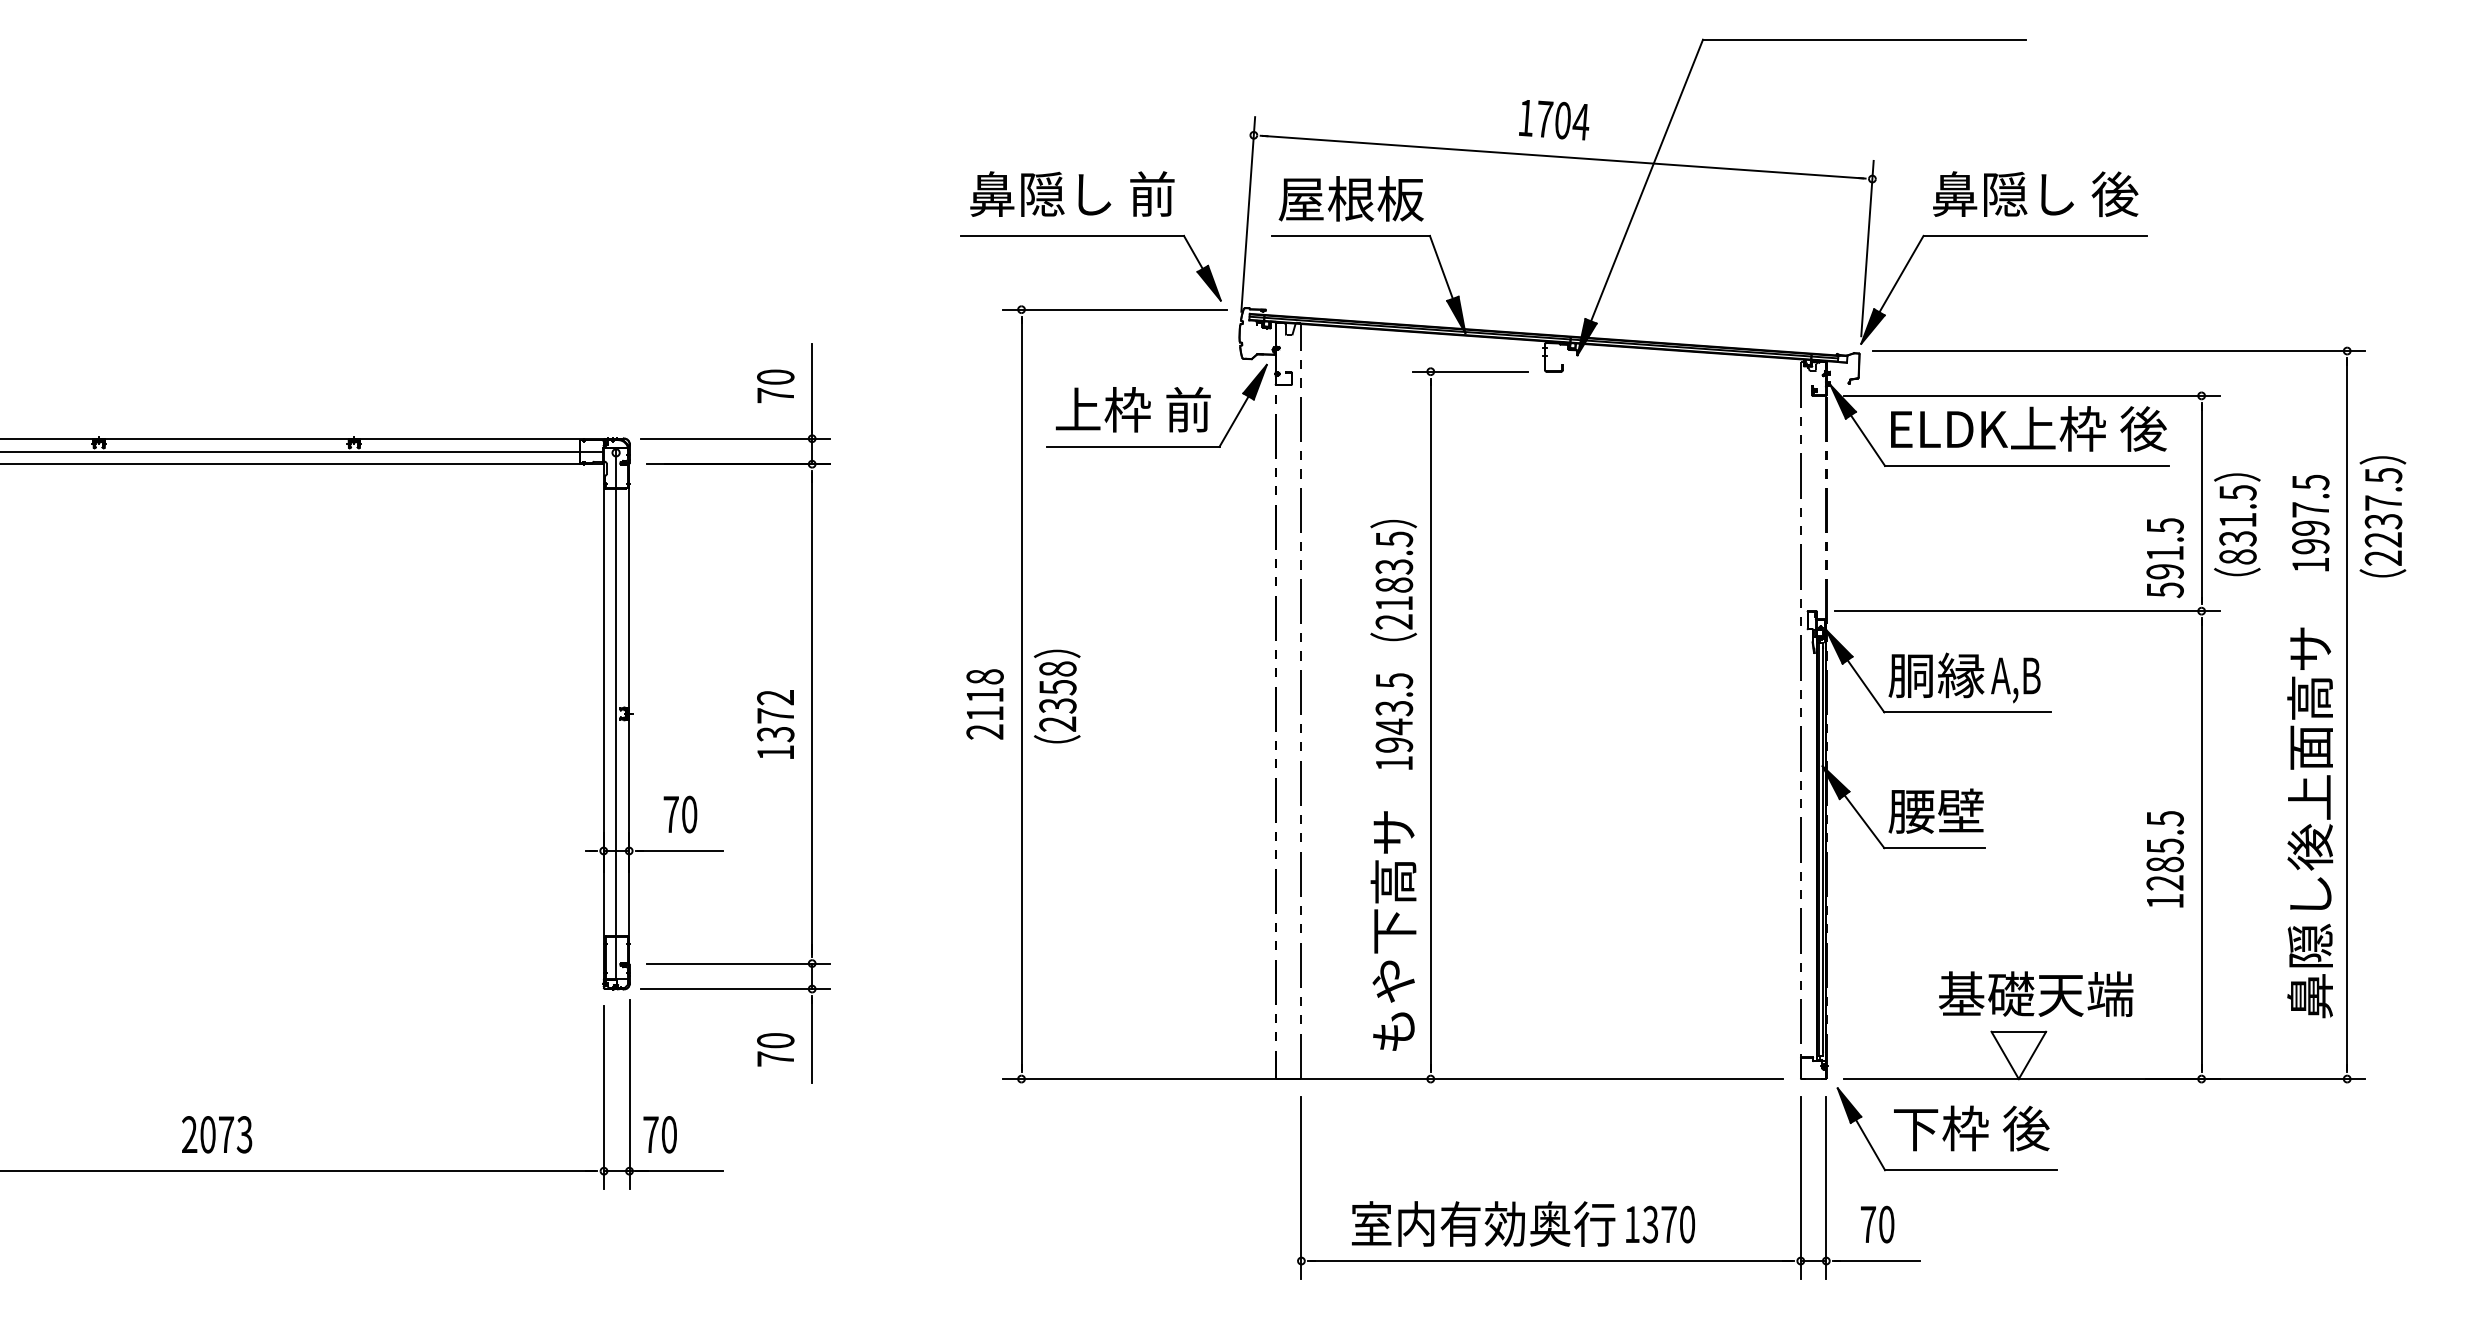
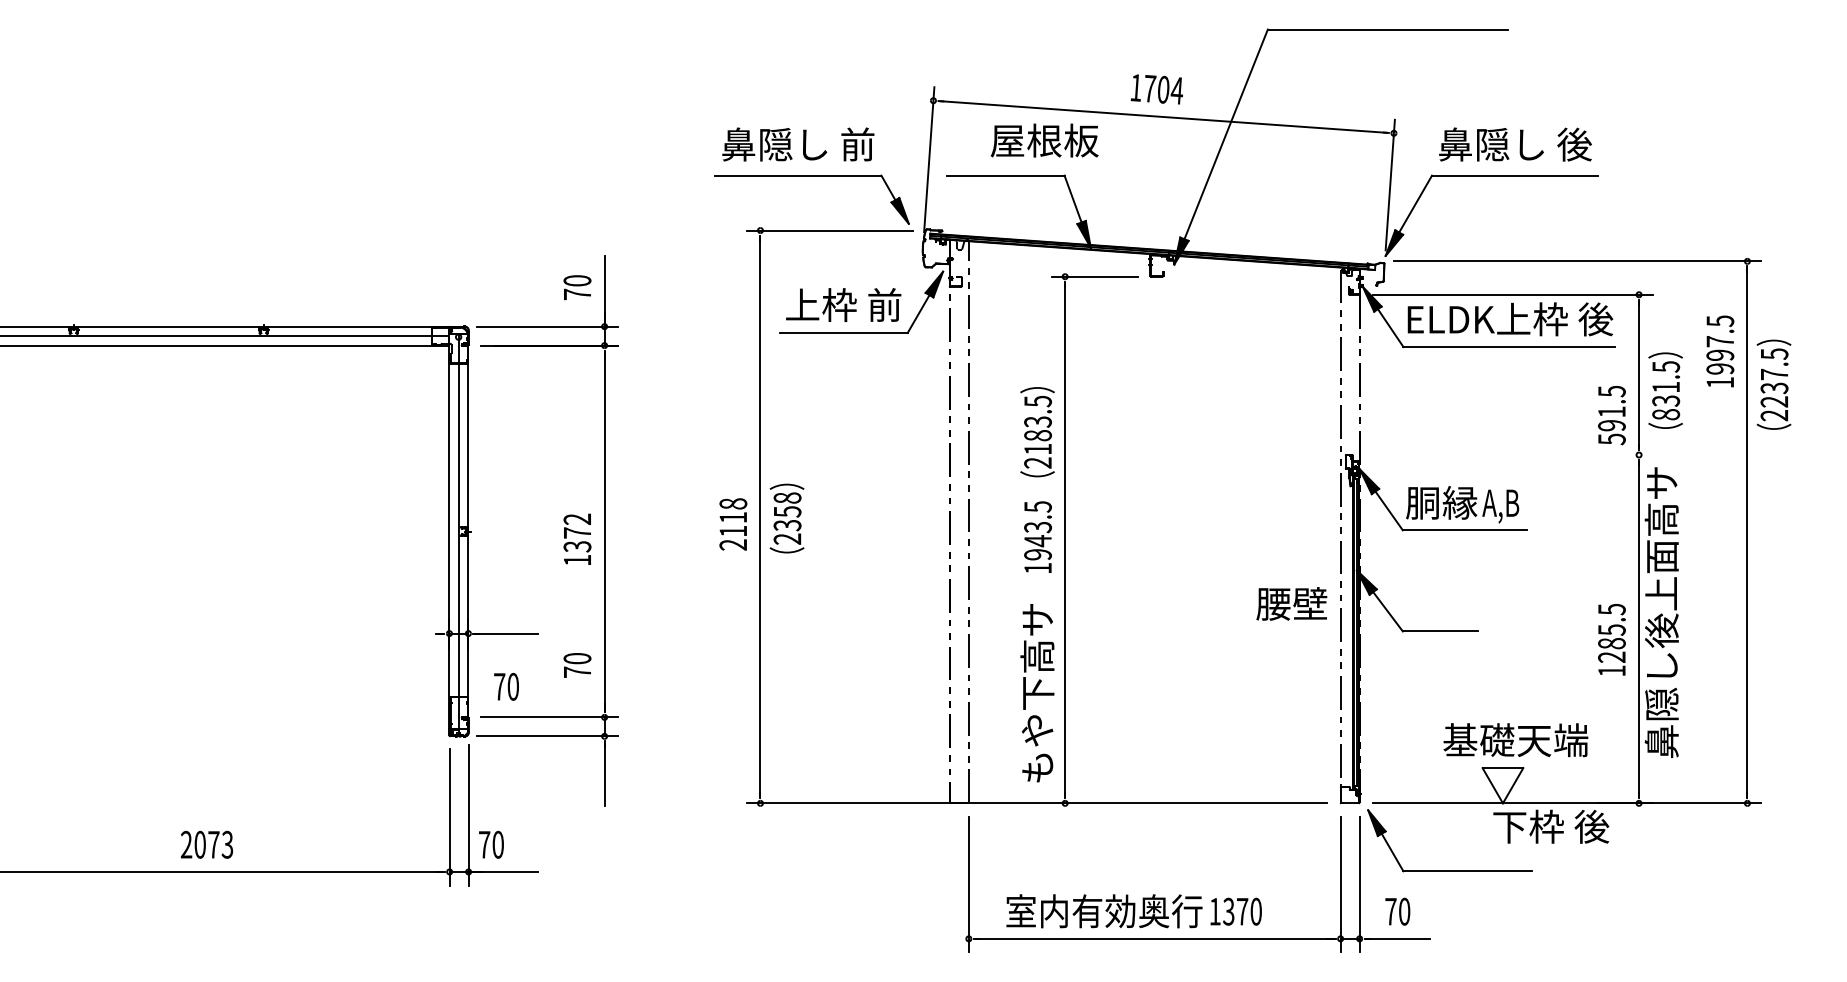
text: (1350, 198) -> (1044, 140), moved
text: (2310, 522) -> (1720, 351), moved
line: (2026, 611) -> (1508, 455), removed
text: (1935, 810) -> (1291, 603), moved
text: (680, 814) -> (506, 686), moved
text: (2310, 822) -> (1662, 612), moved
text: (775, 1049) -> (577, 665), moved
text: (1971, 1128) -> (1551, 826), moved
text: (217, 1134) -> (207, 844), moved

